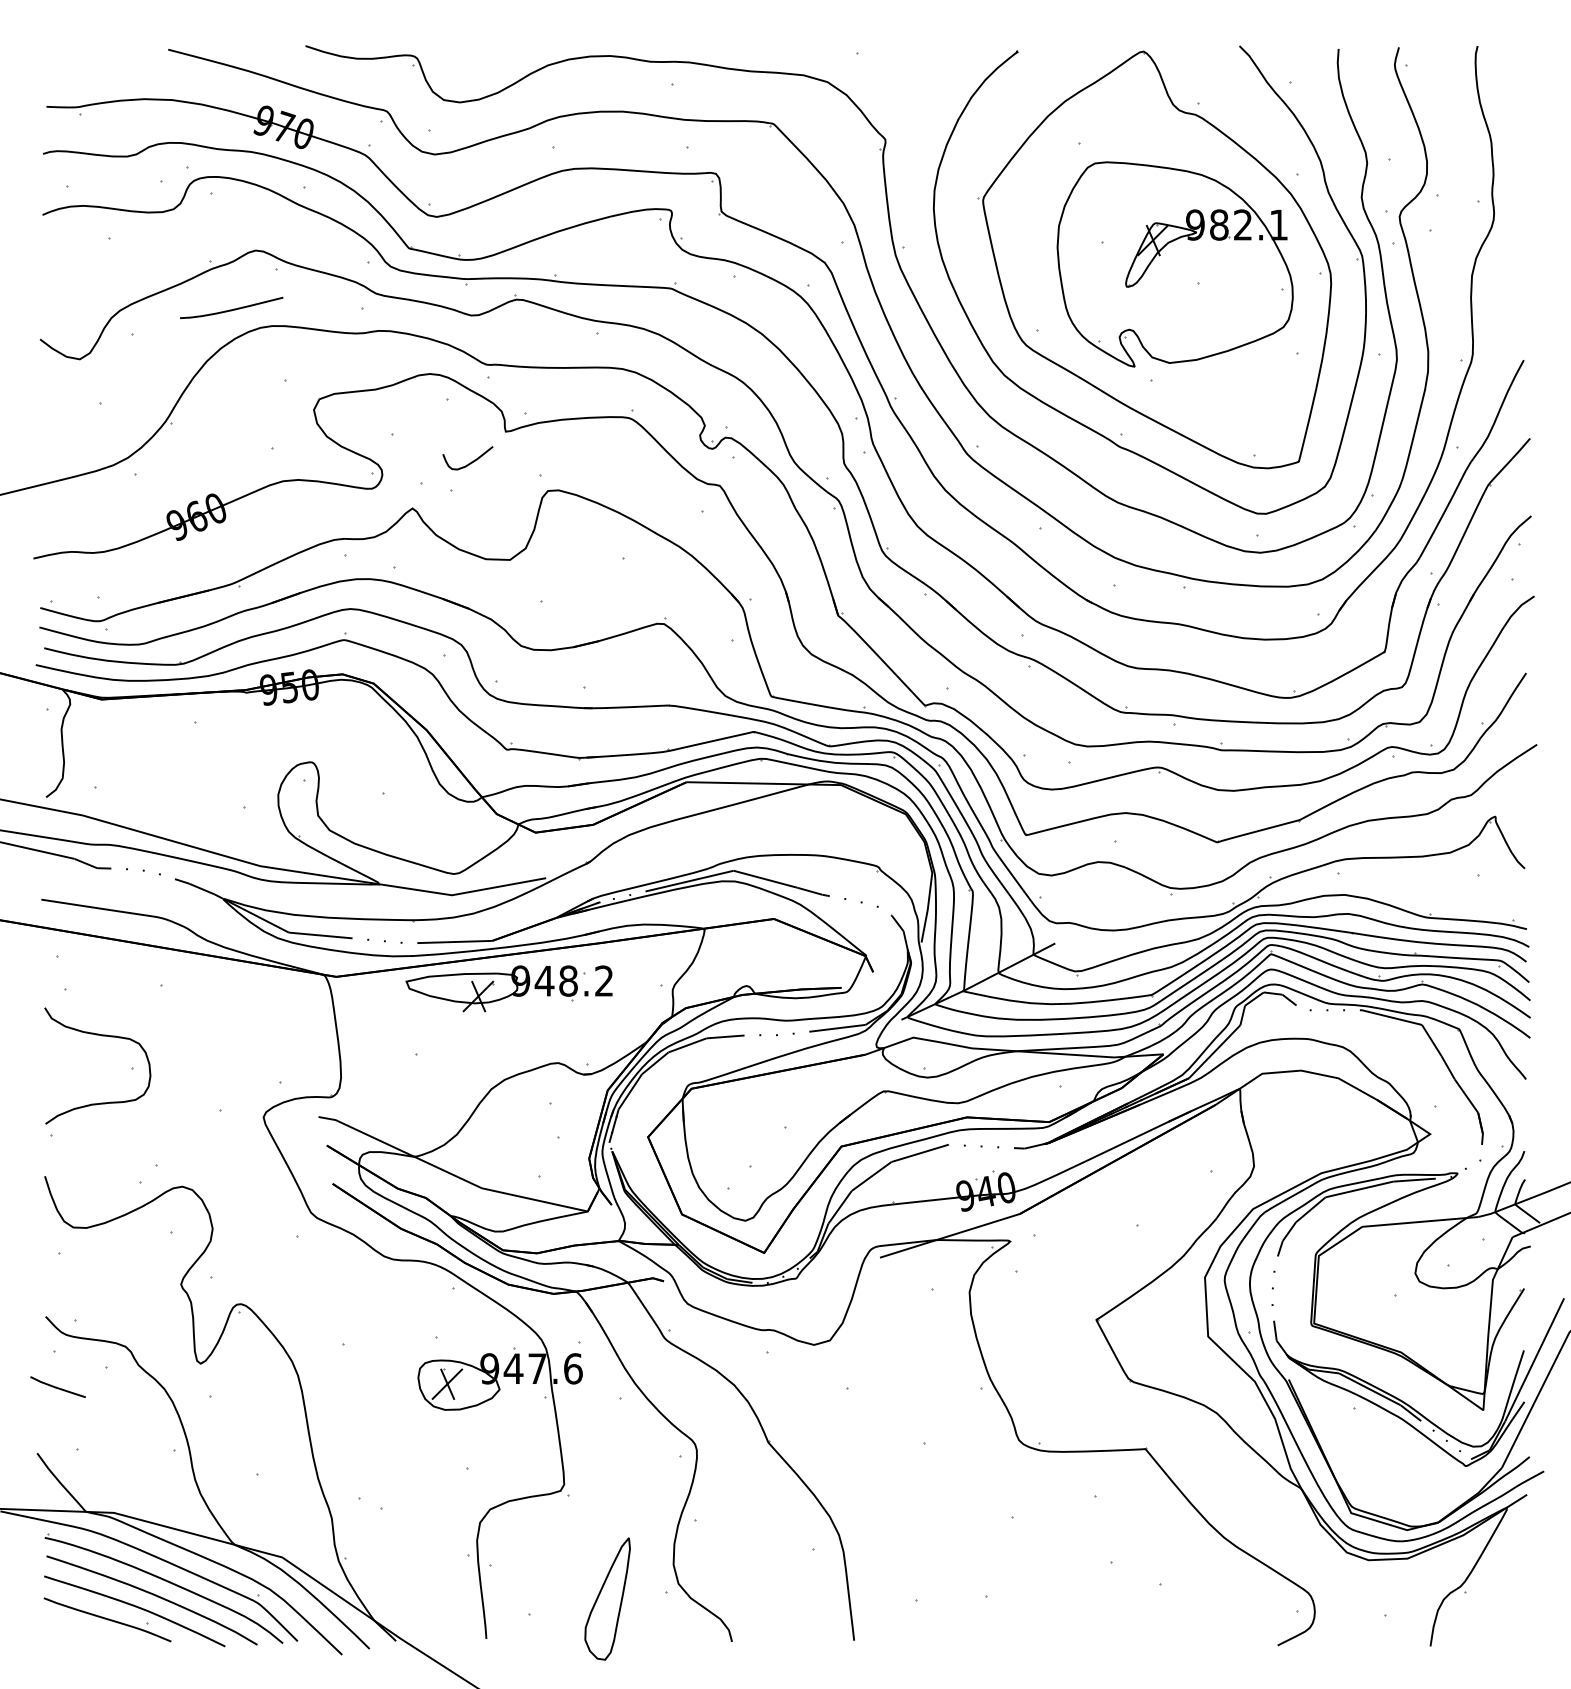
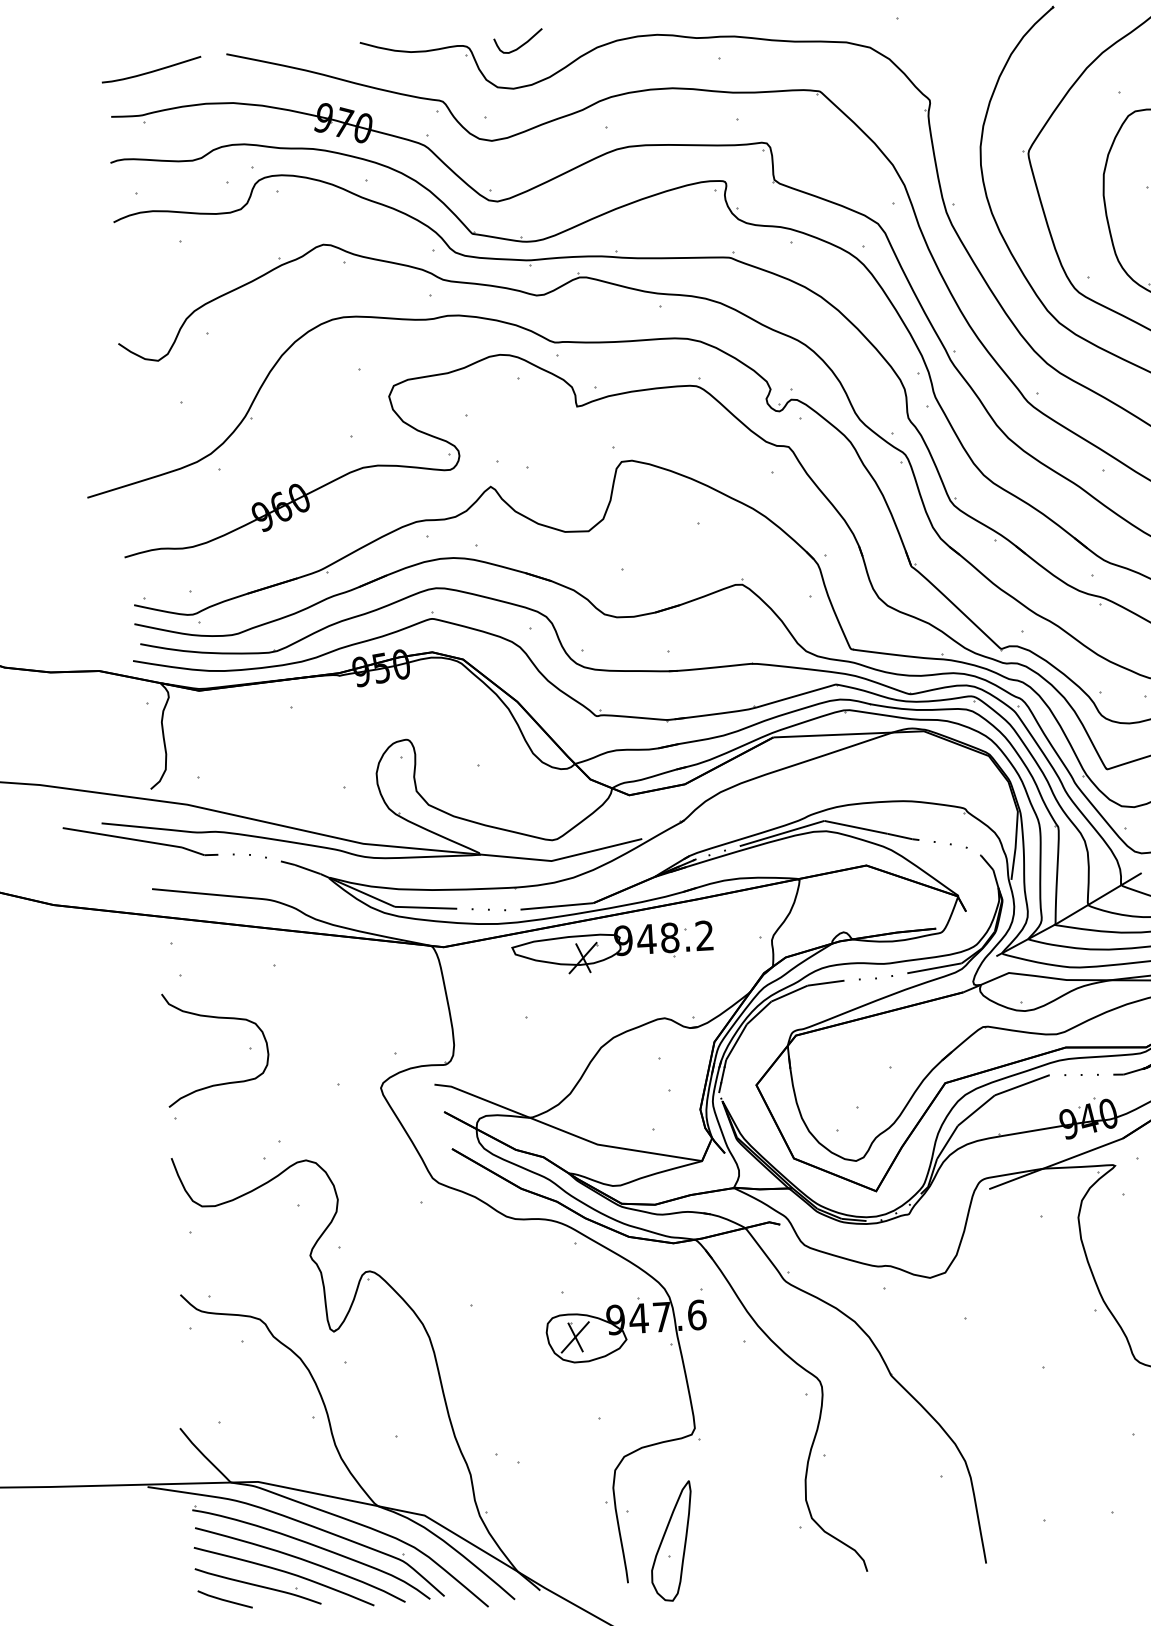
curve: (231, 309) -> (151, 71), moved
curve: (471, 461) -> (522, 44), moved
line: (56, 1386) -> (223, 1598), moved
part: (607, 1598) -> (671, 1541), moved

